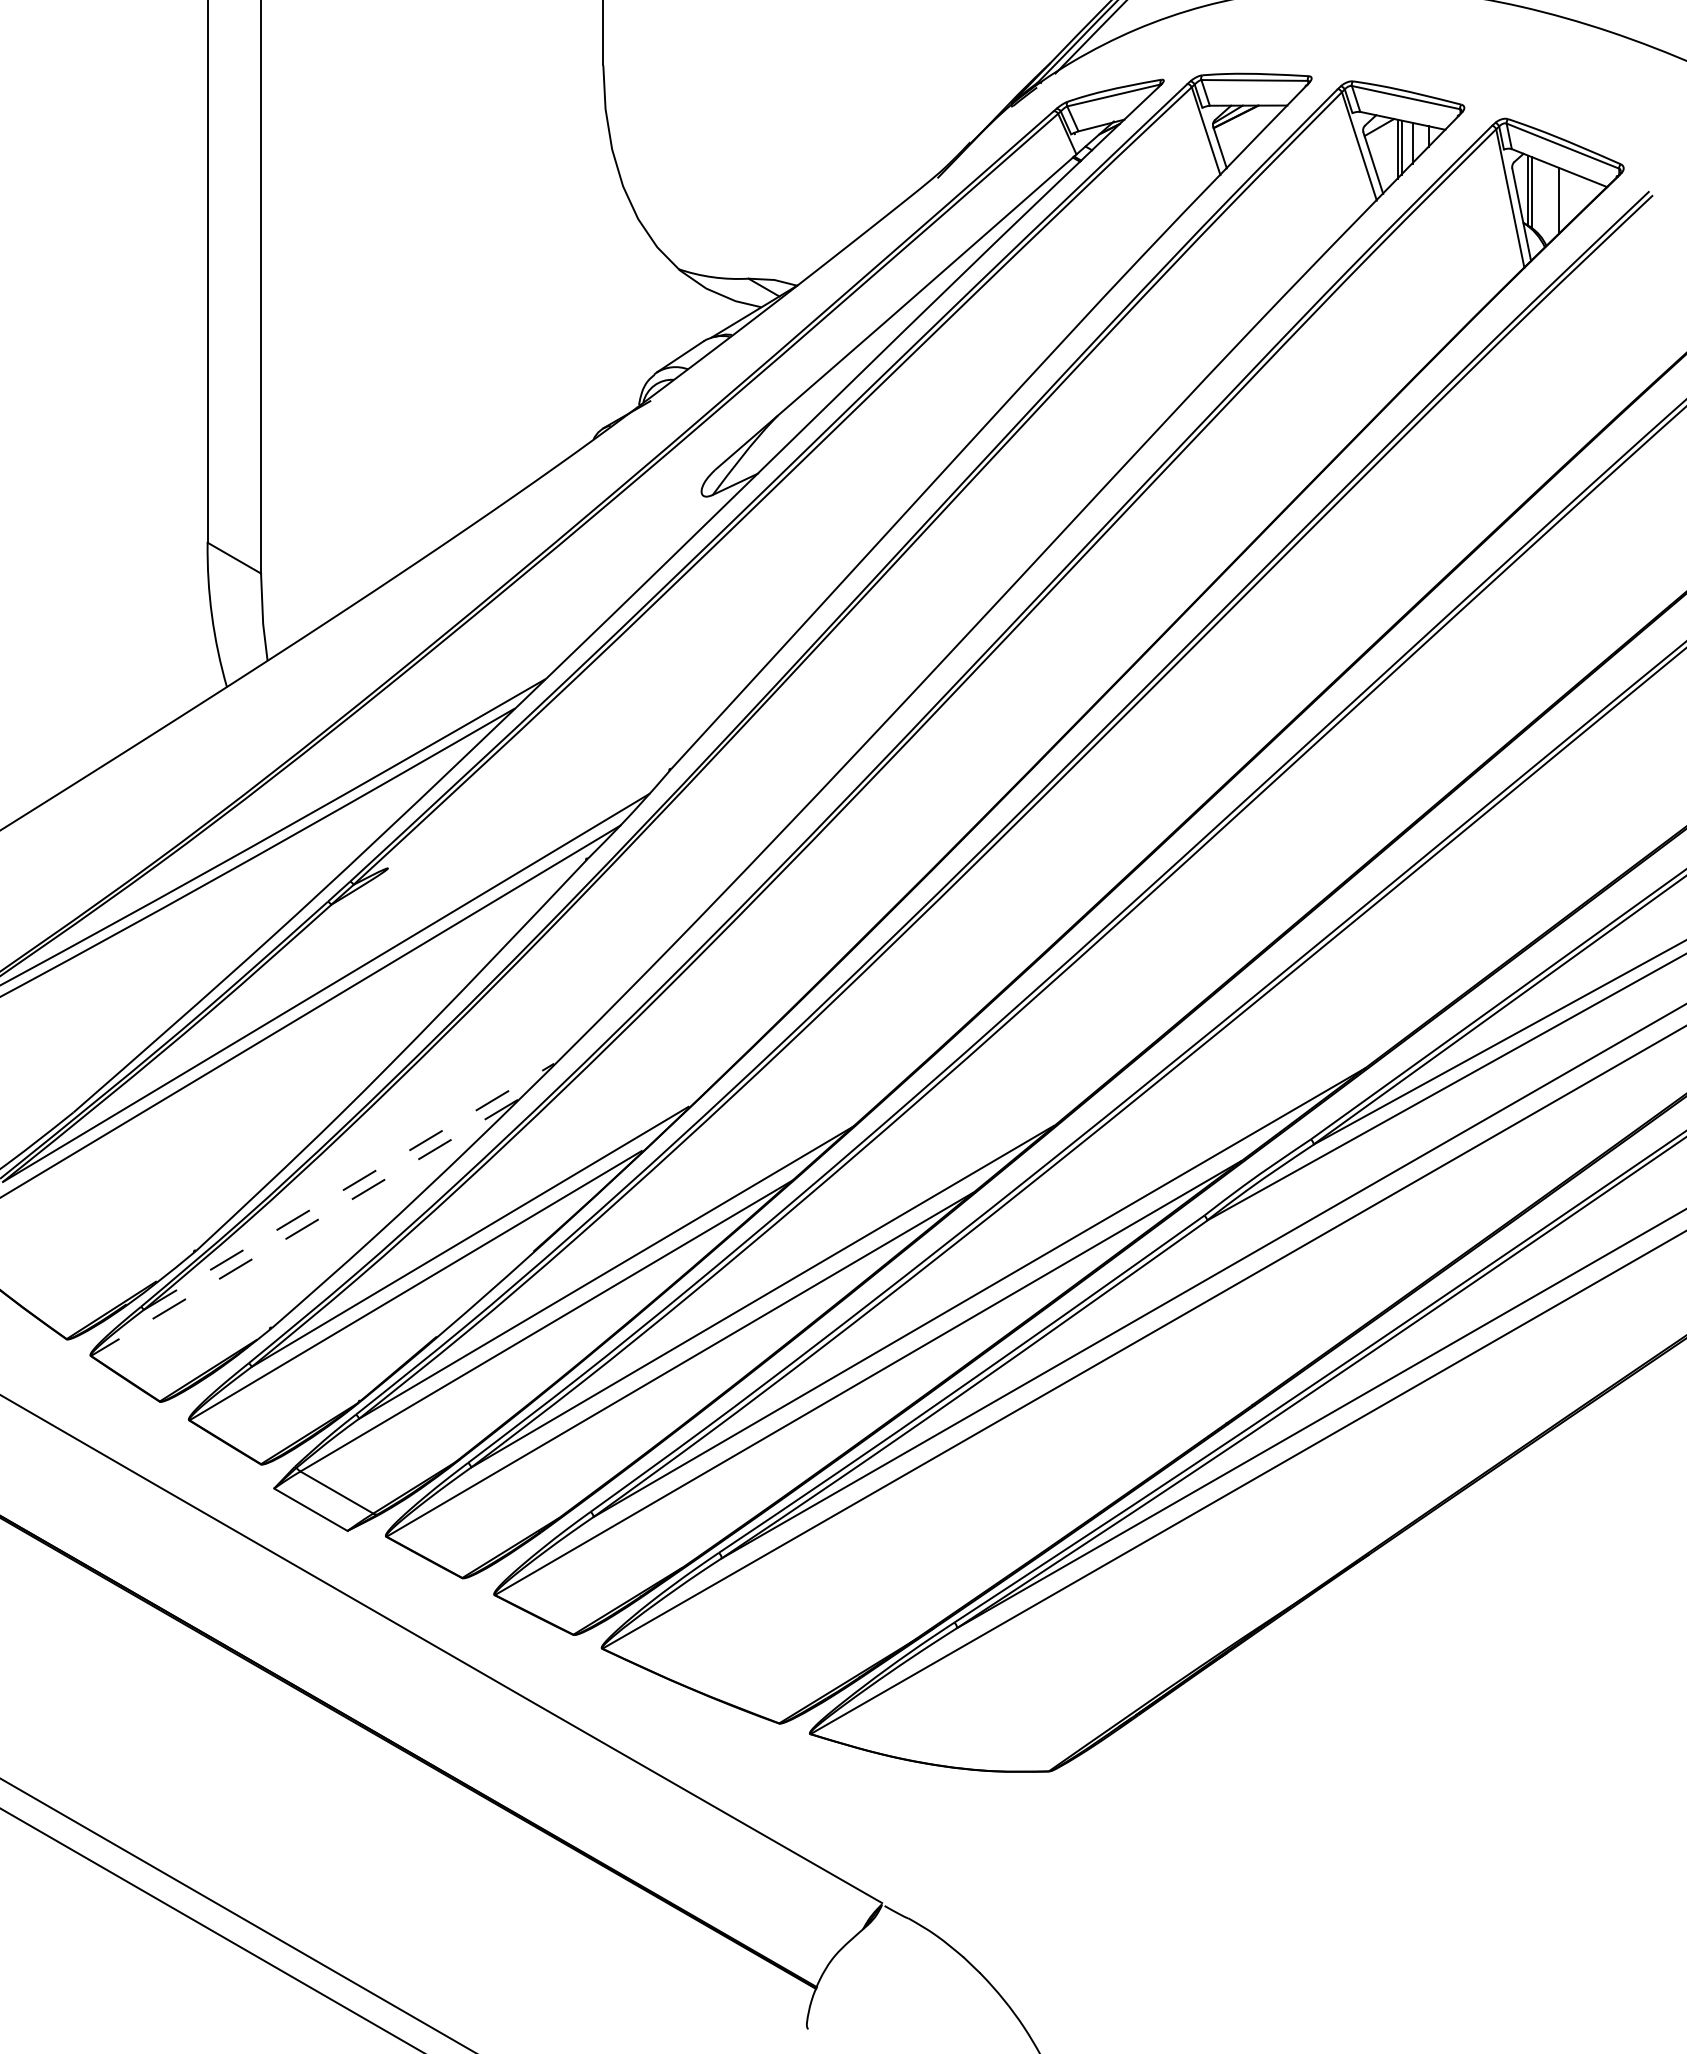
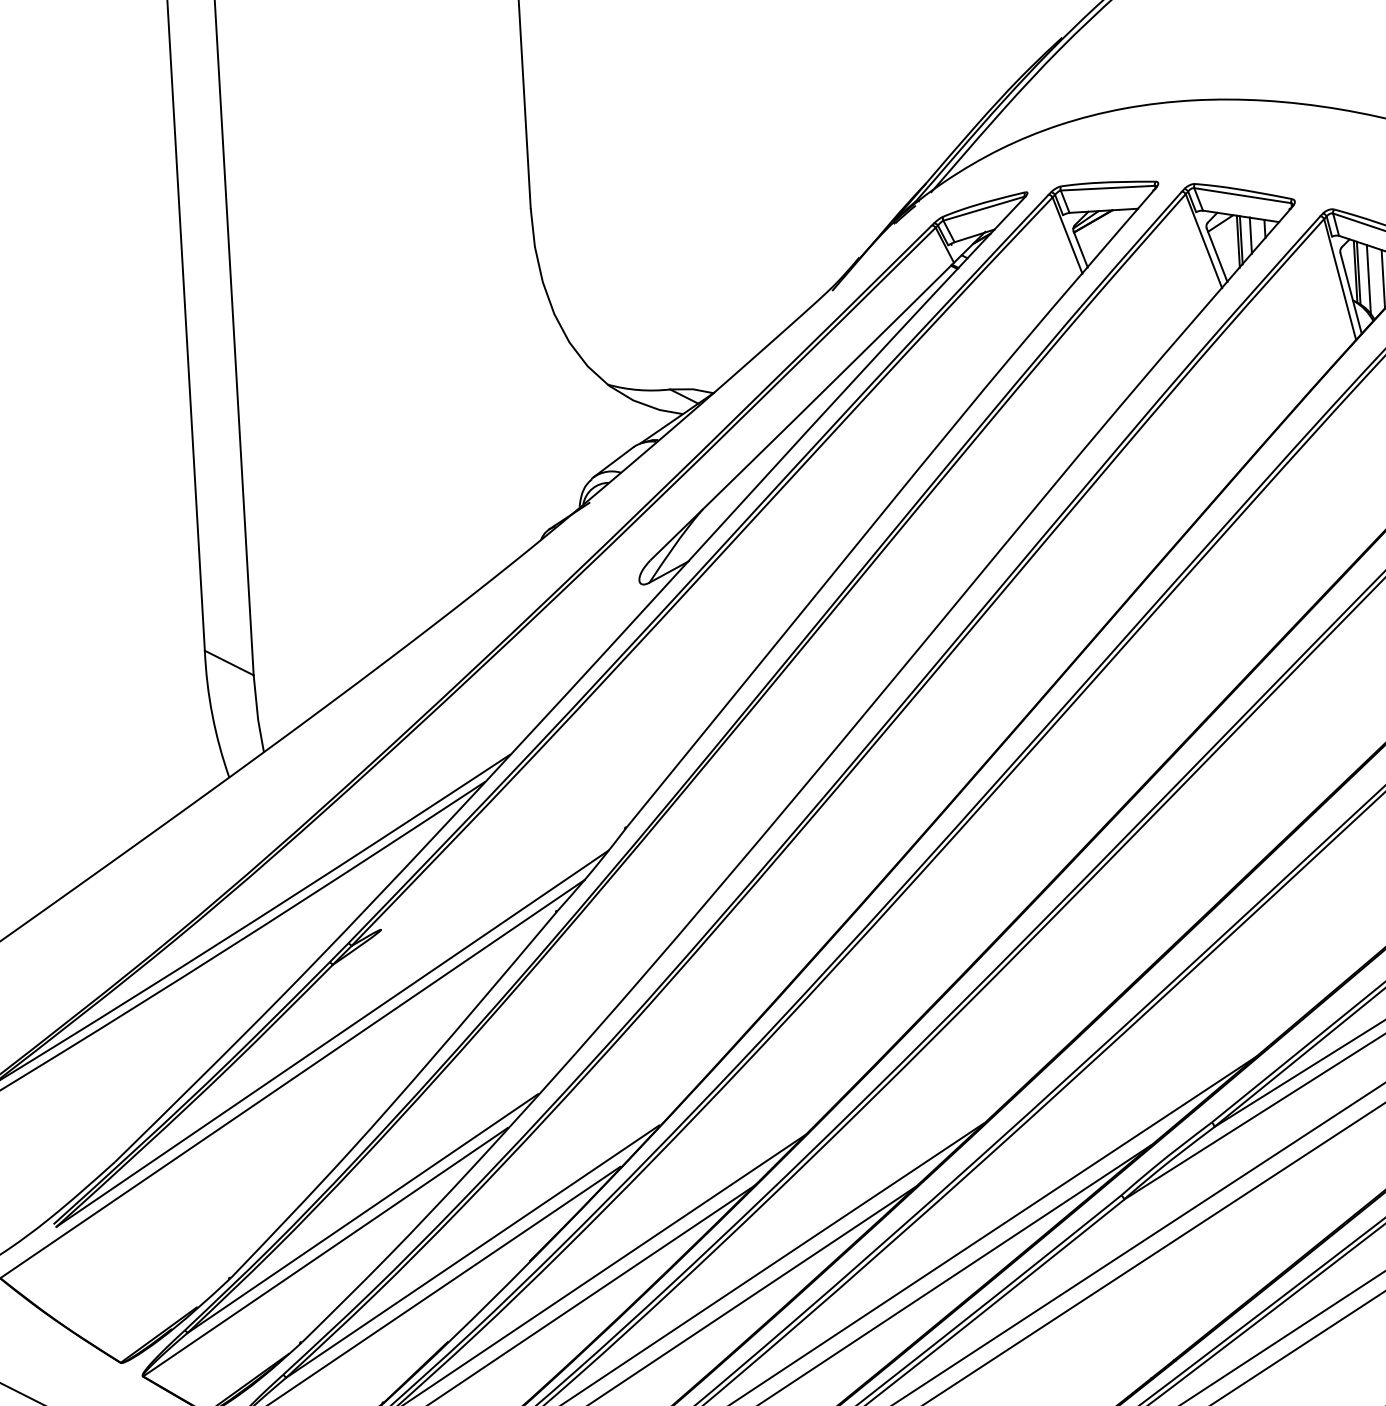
line: (1542, 200) -> (1368, 279), added
line: (349, 1186) -> (363, 1213), dashed -> solid
line: (304, 1227) -> (325, 1251), dashed -> solid

